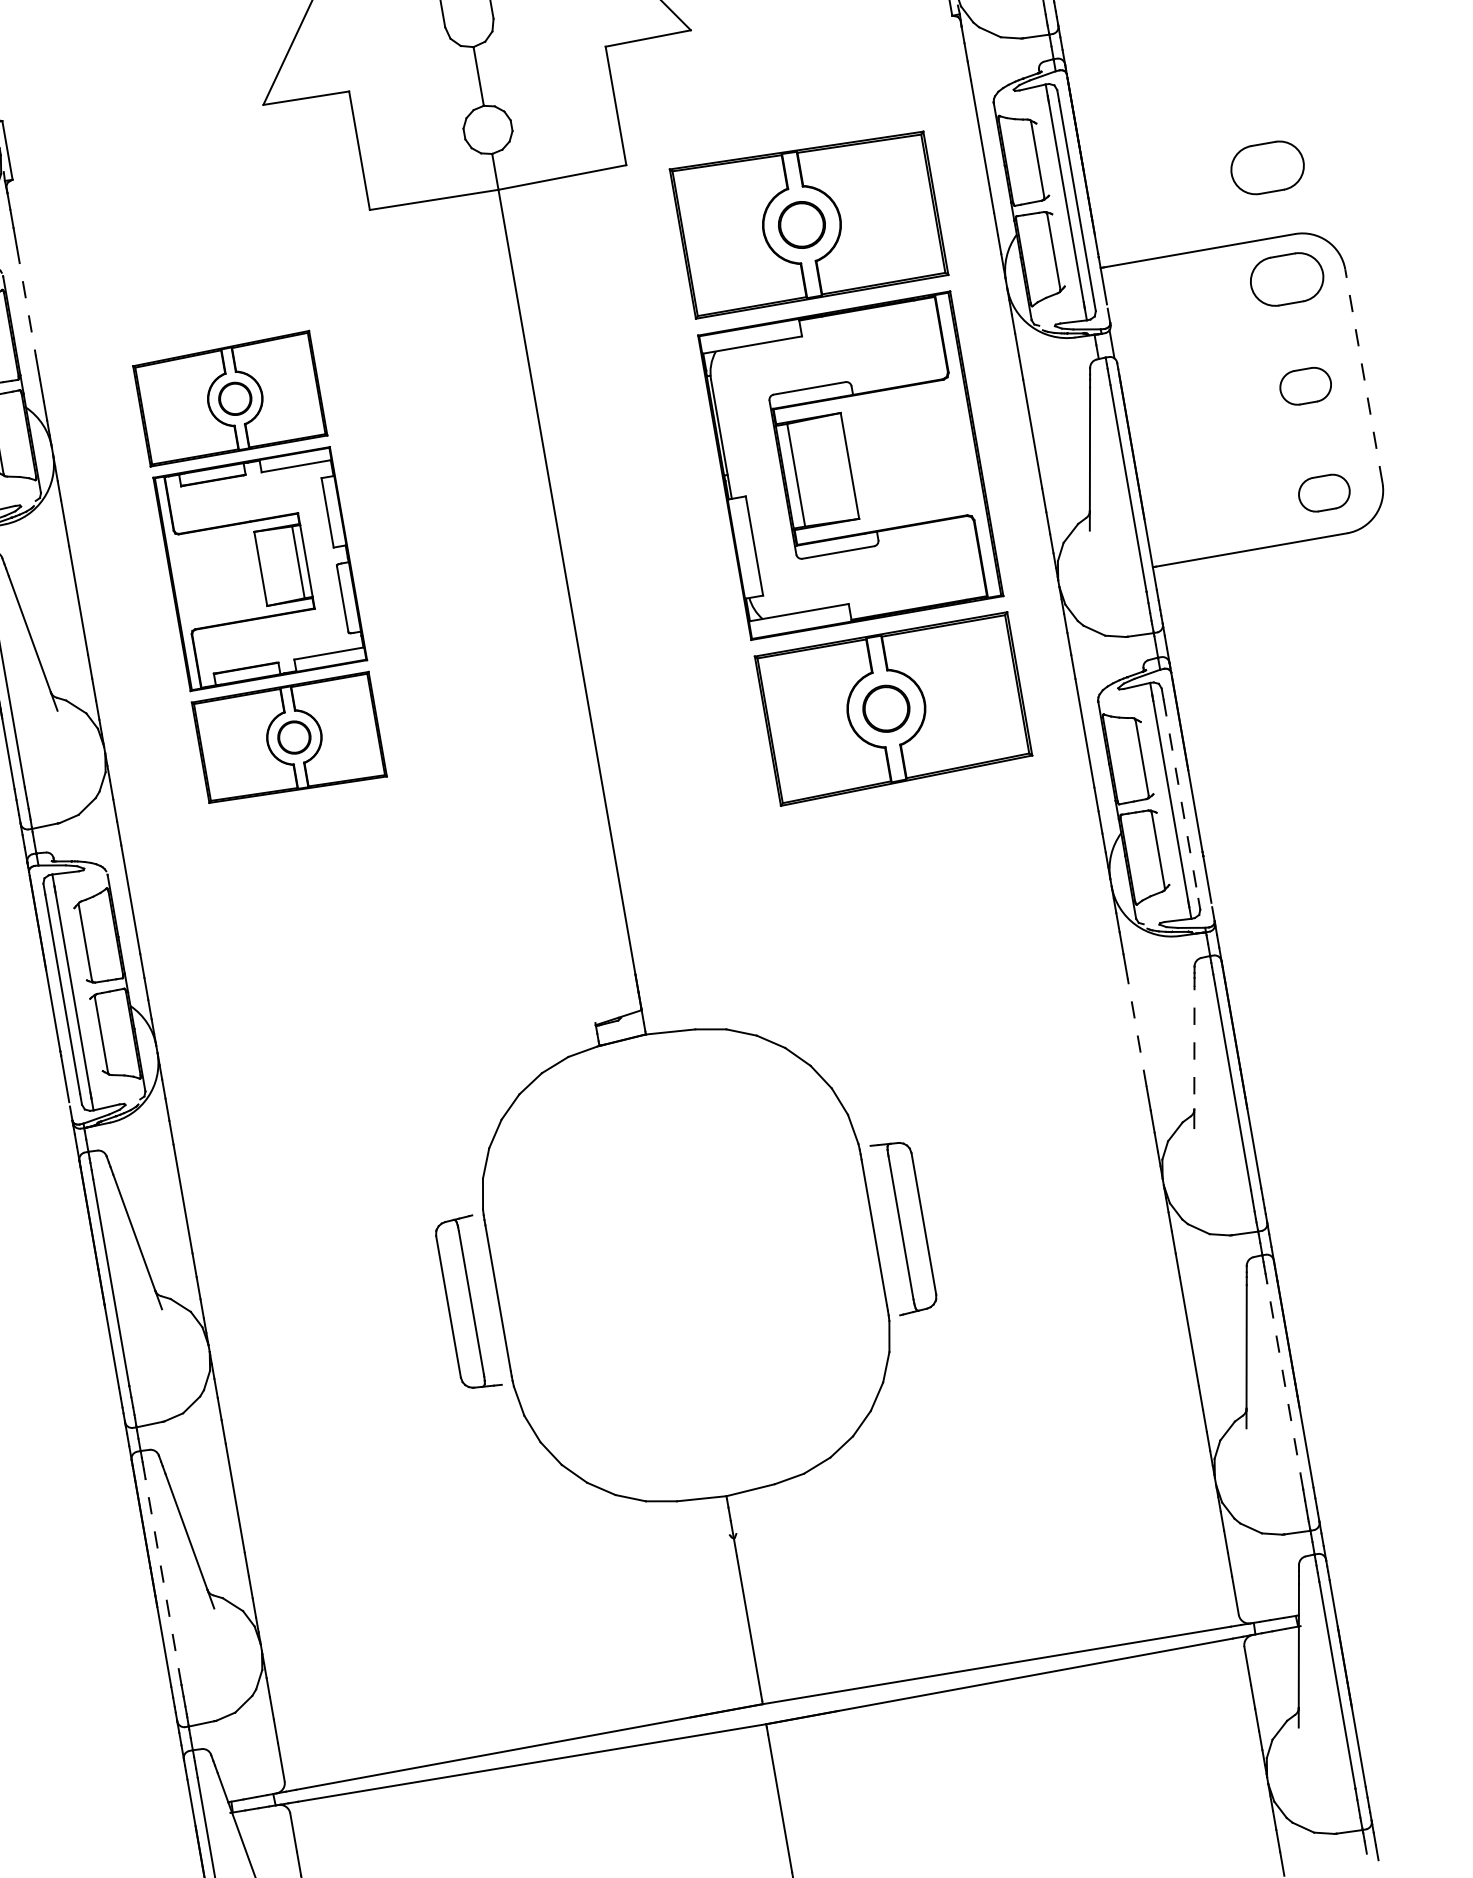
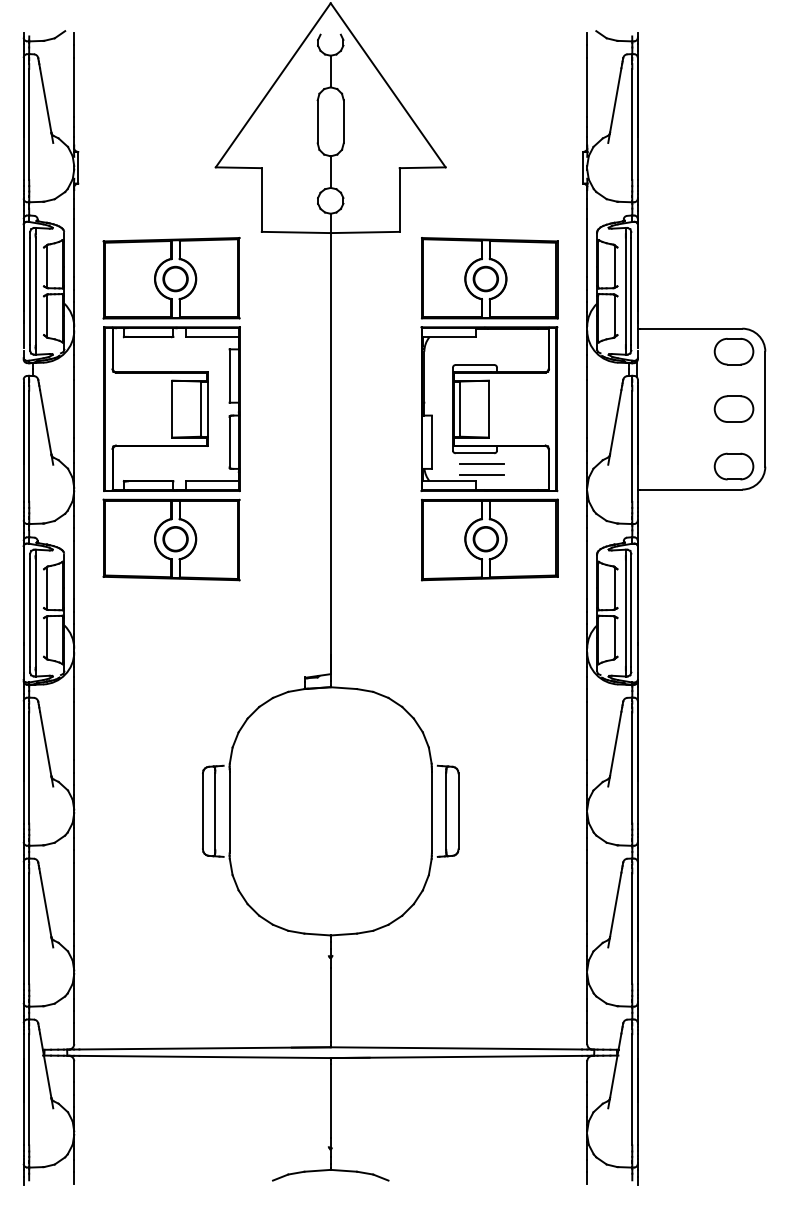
part: (1266, 167) -> (733, 291), removed
line: (26, 301) -> (74, 248), dashed -> solid
line: (1364, 374) -> (765, 408), dashed -> solid
part: (1304, 385) -> (733, 408), size x1.43
part: (1323, 493) -> (733, 466), size x1.43
part: (259, 569) -> (171, 409), size x1.43
line: (855, 570) -> (482, 464), added
line: (859, 591) -> (482, 475), added
line: (1181, 799) -> (631, 613), dashed -> solid
line: (1137, 1031) -> (587, 730), dashed -> solid
line: (1193, 1058) -> (614, 749), dashed -> solid
line: (1285, 1385) -> (632, 928), dashed -> solid
line: (163, 1581) -> (29, 928), dashed -> solid

